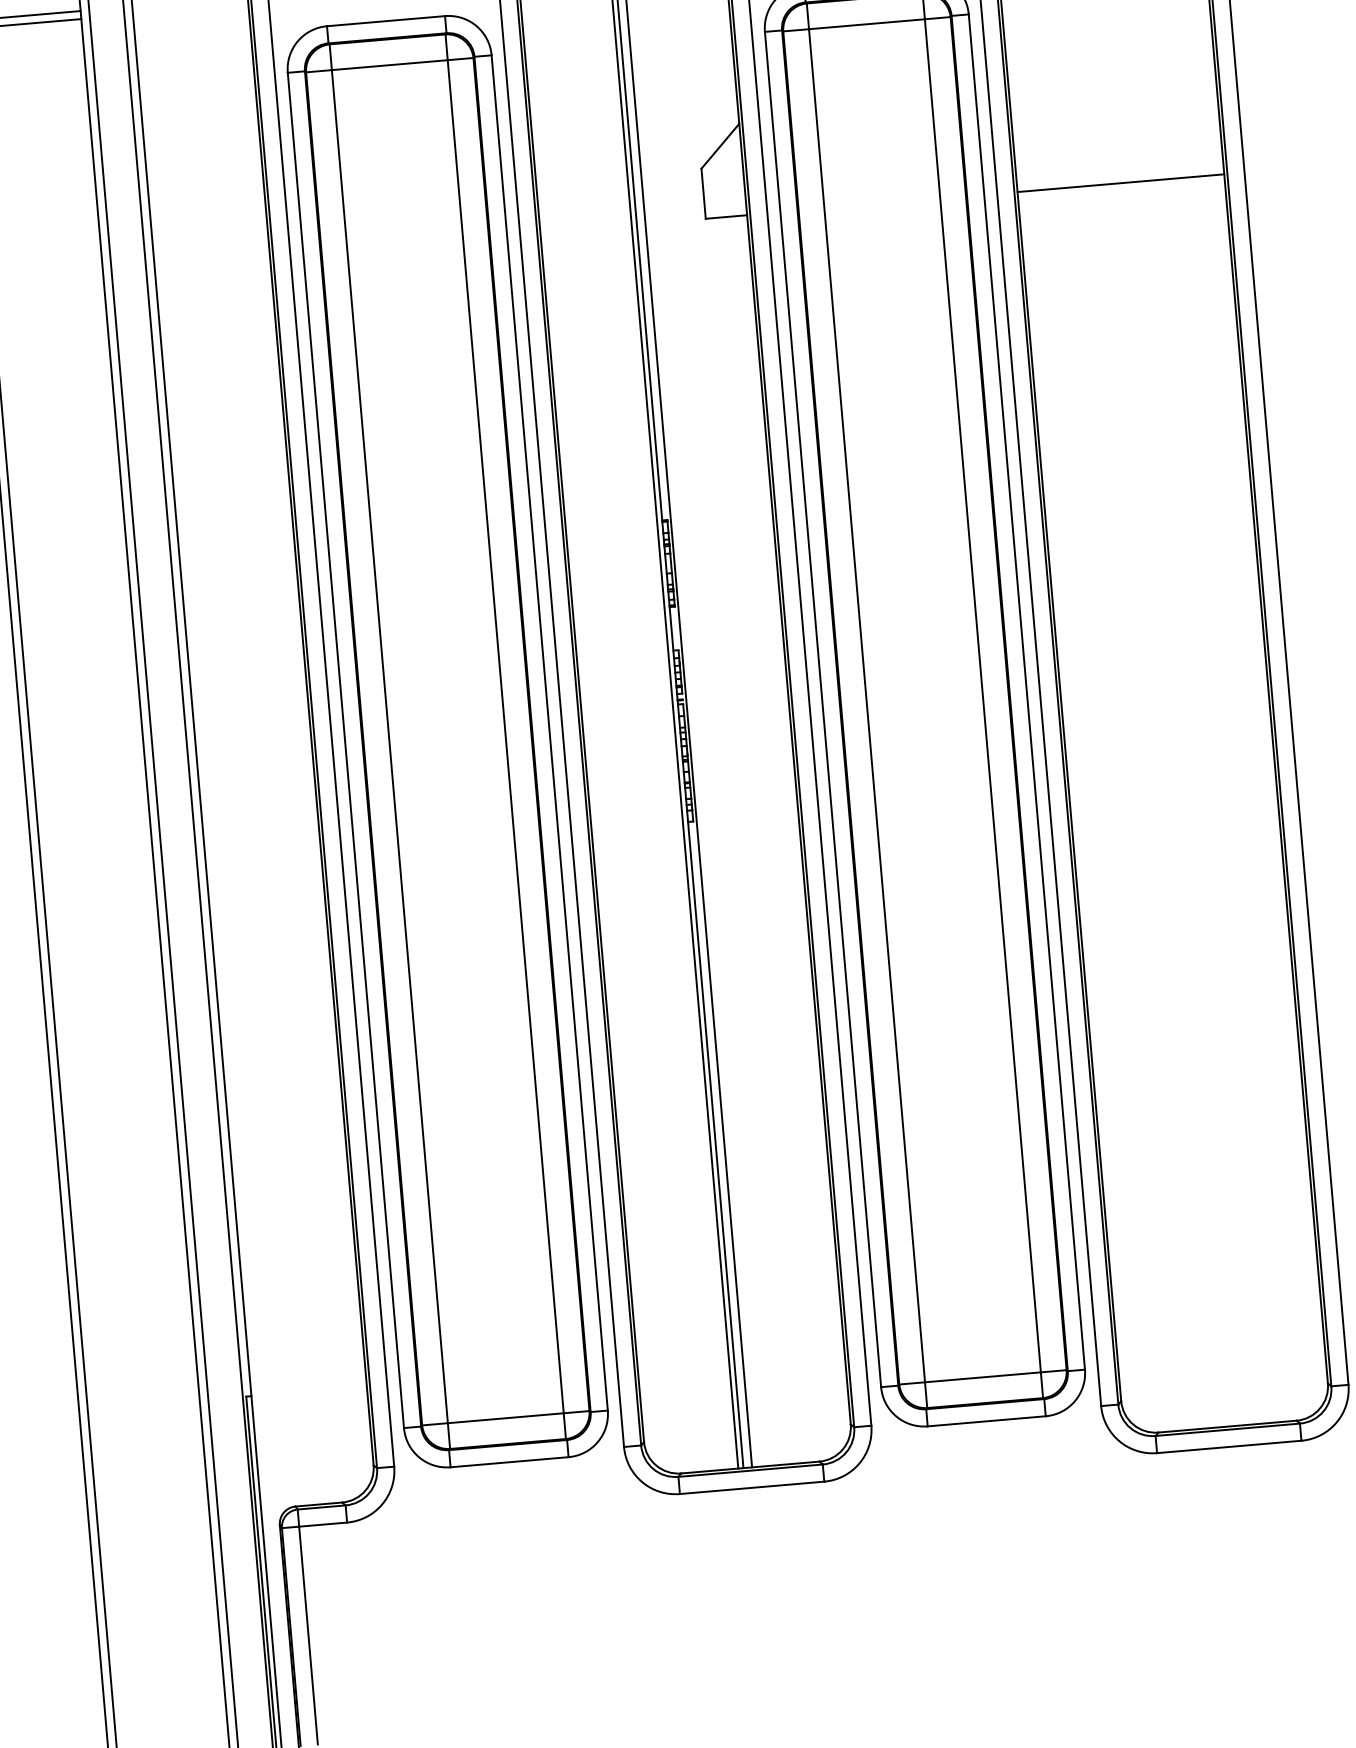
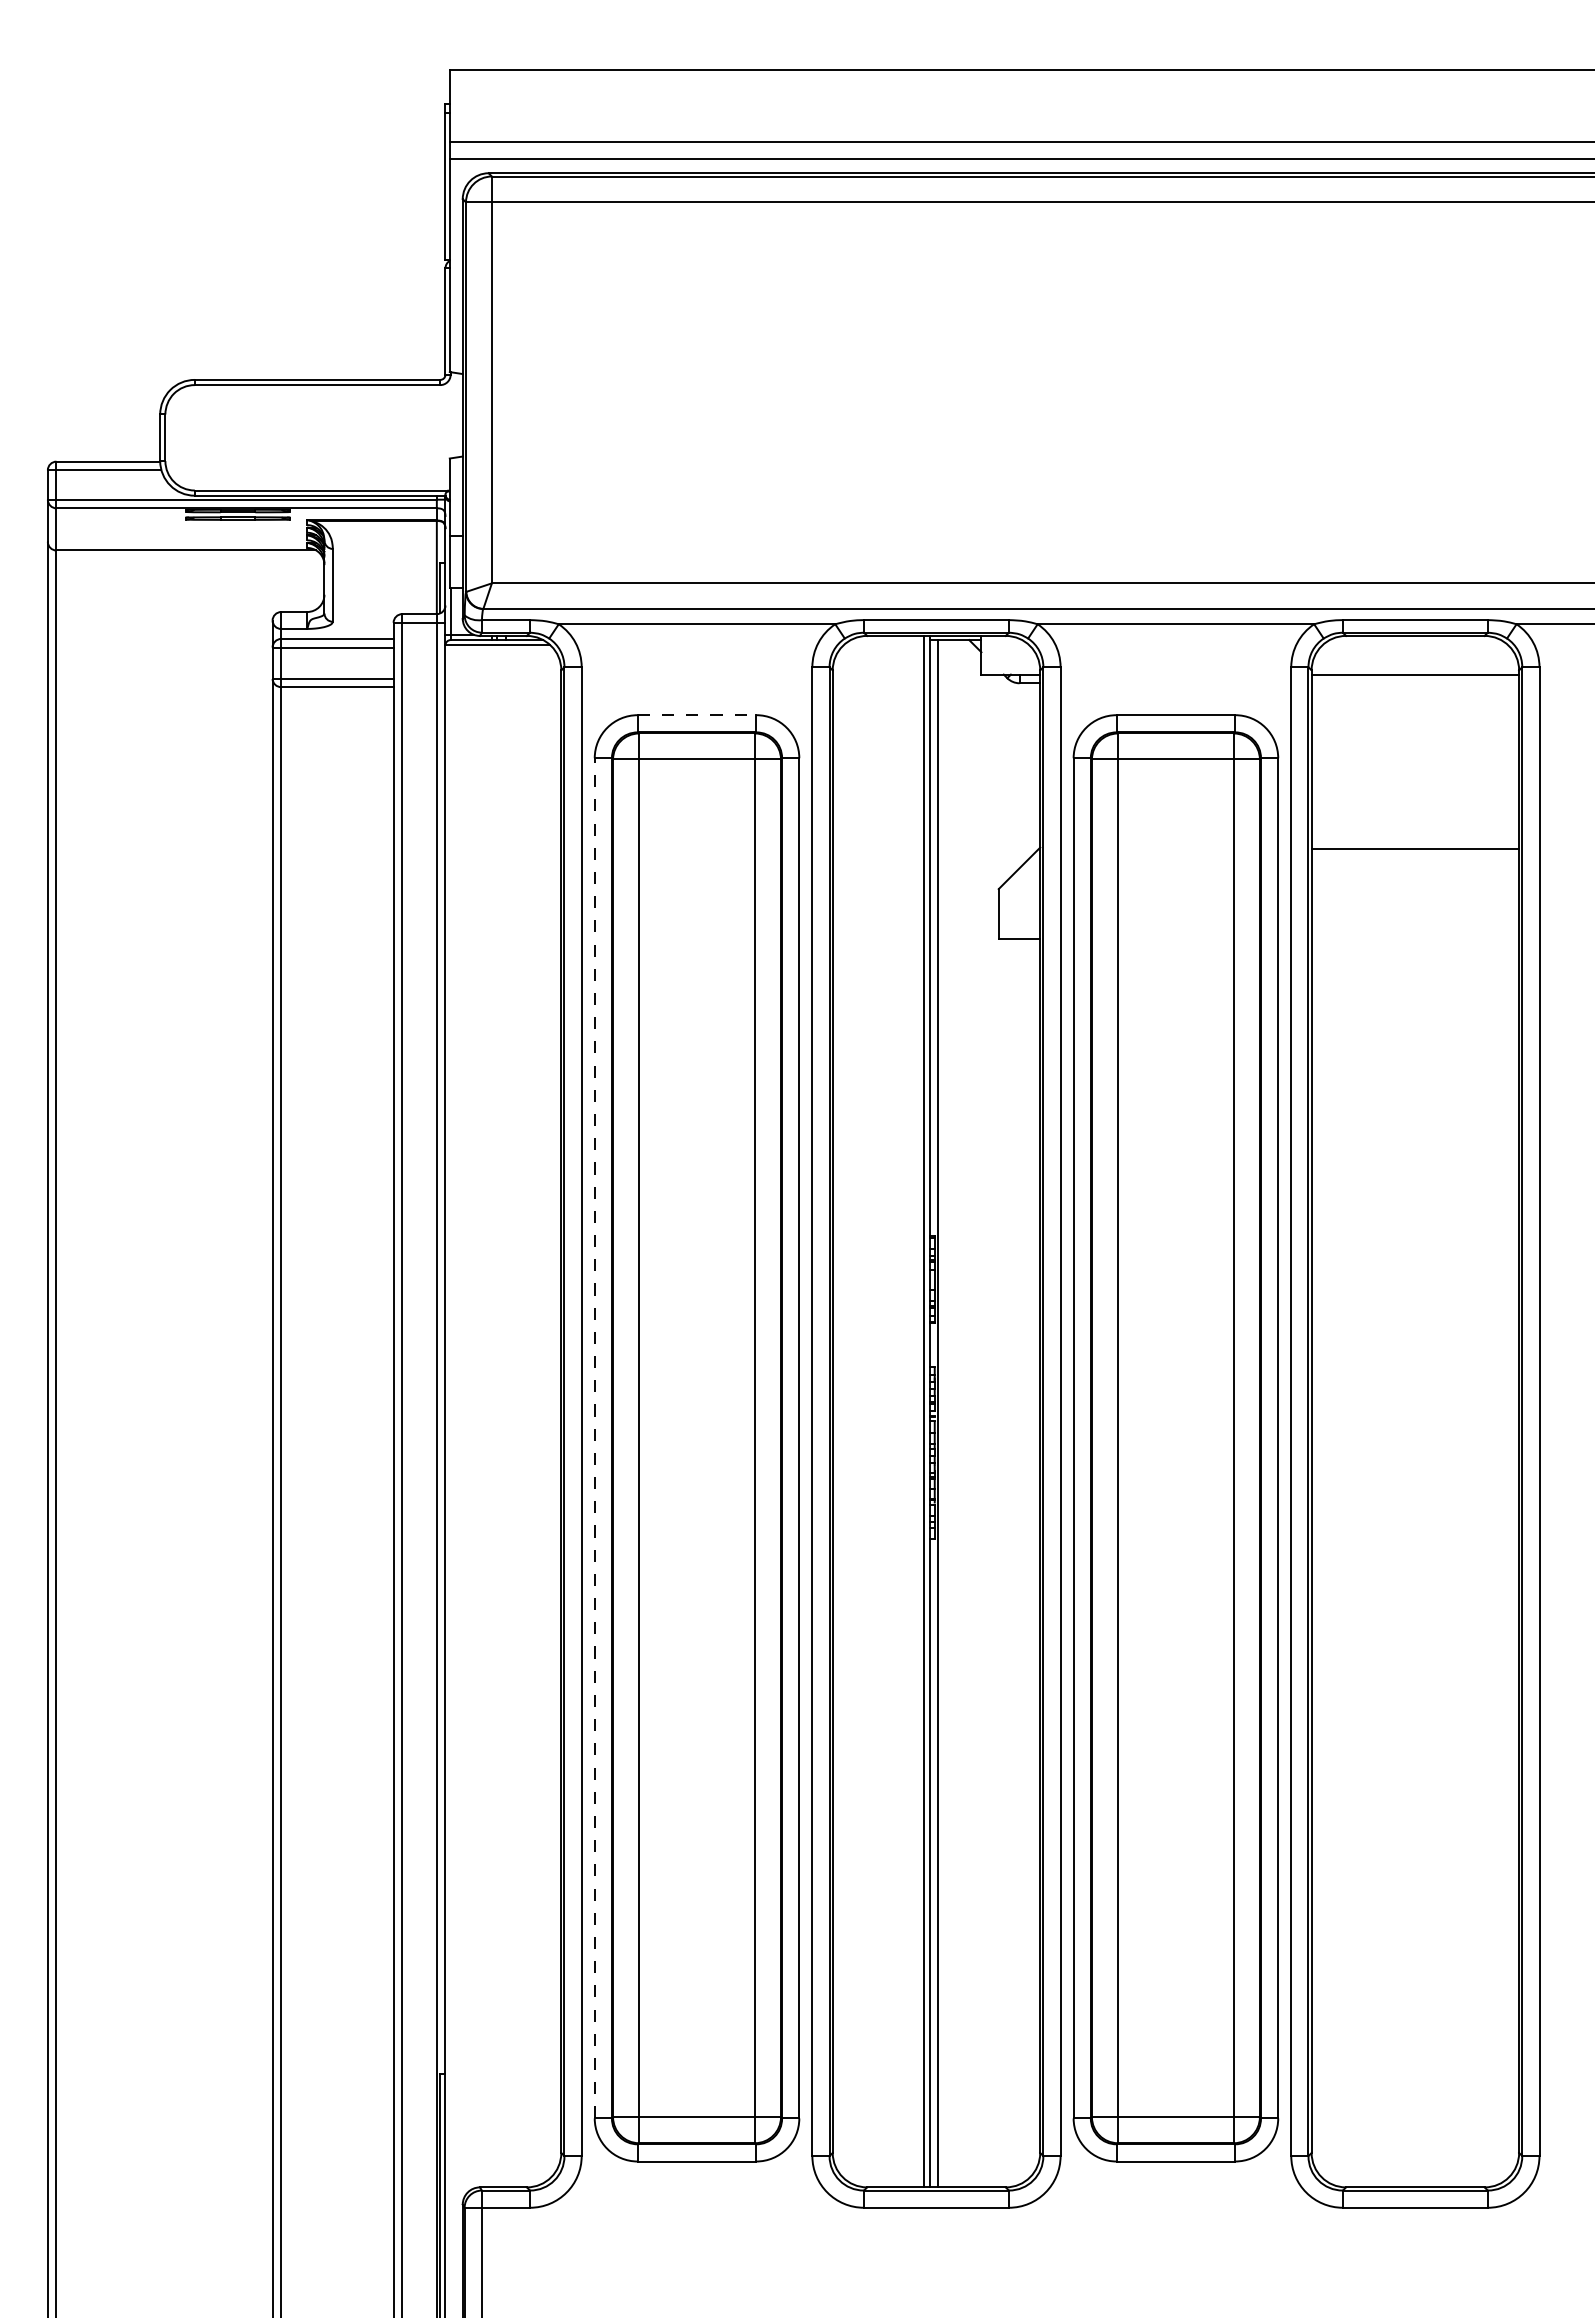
line: (386, 21) -> (697, 715), solid -> dashed
line: (1121, 183) -> (1415, 849), moved
line: (345, 749) -> (594, 1437), solid -> dashed

